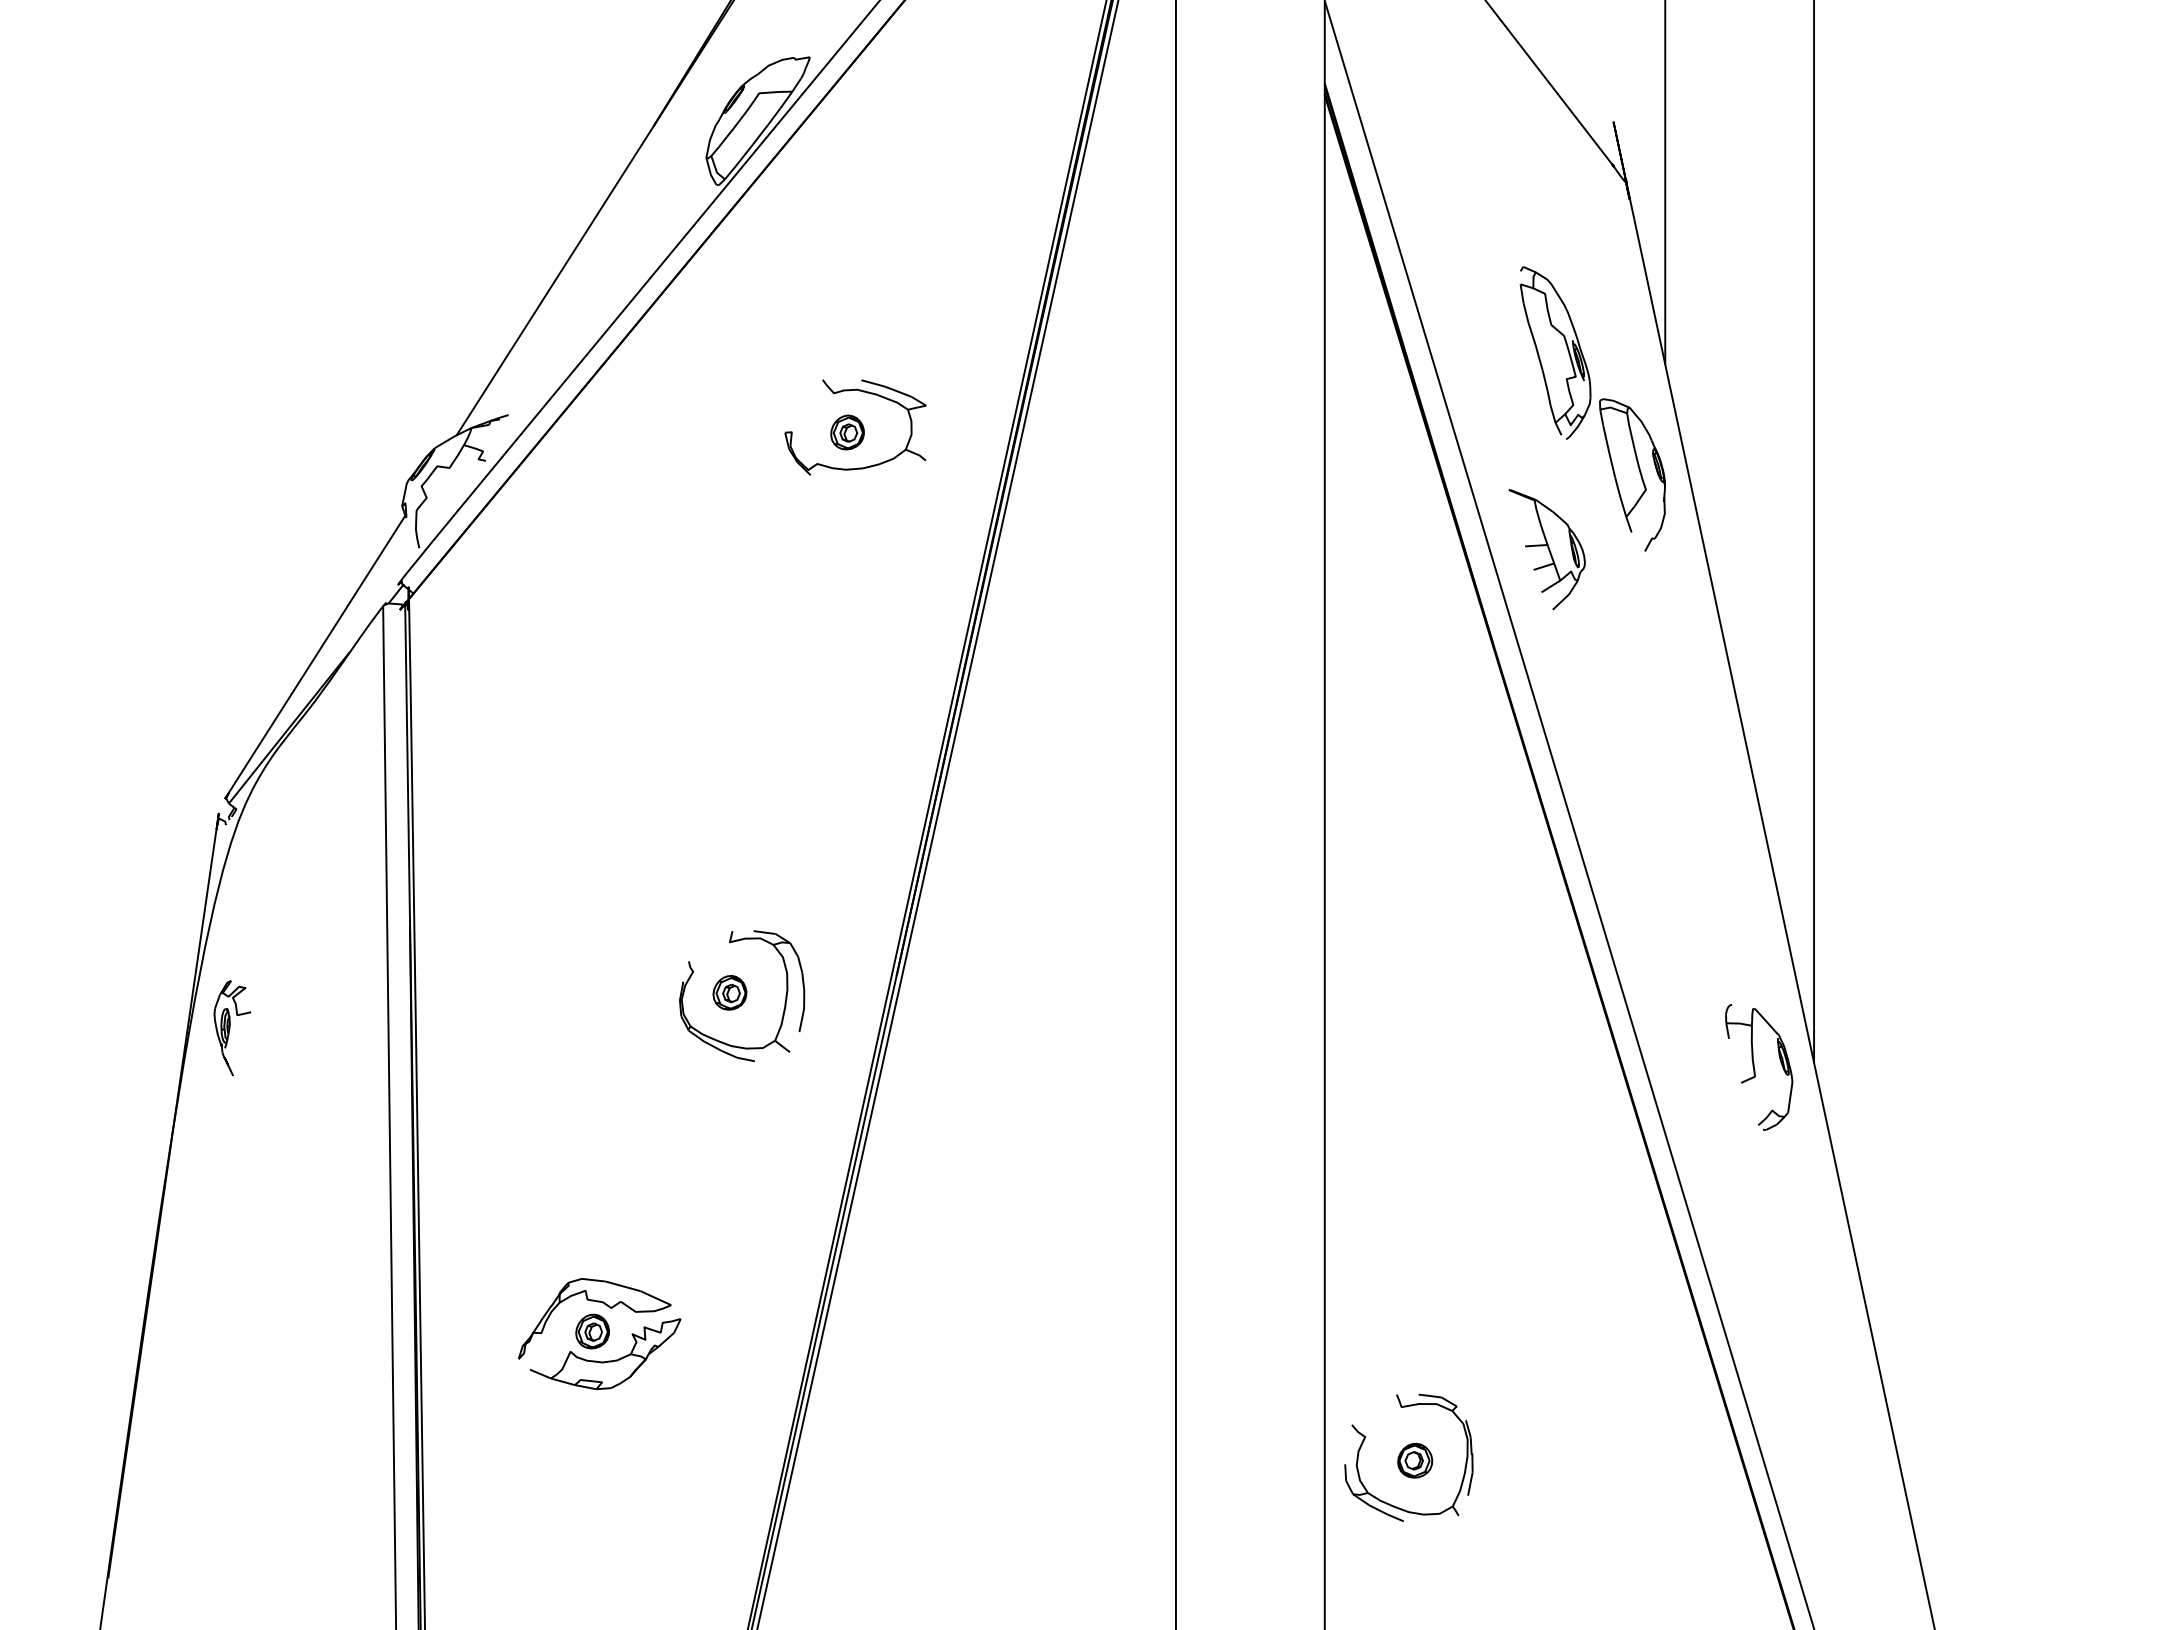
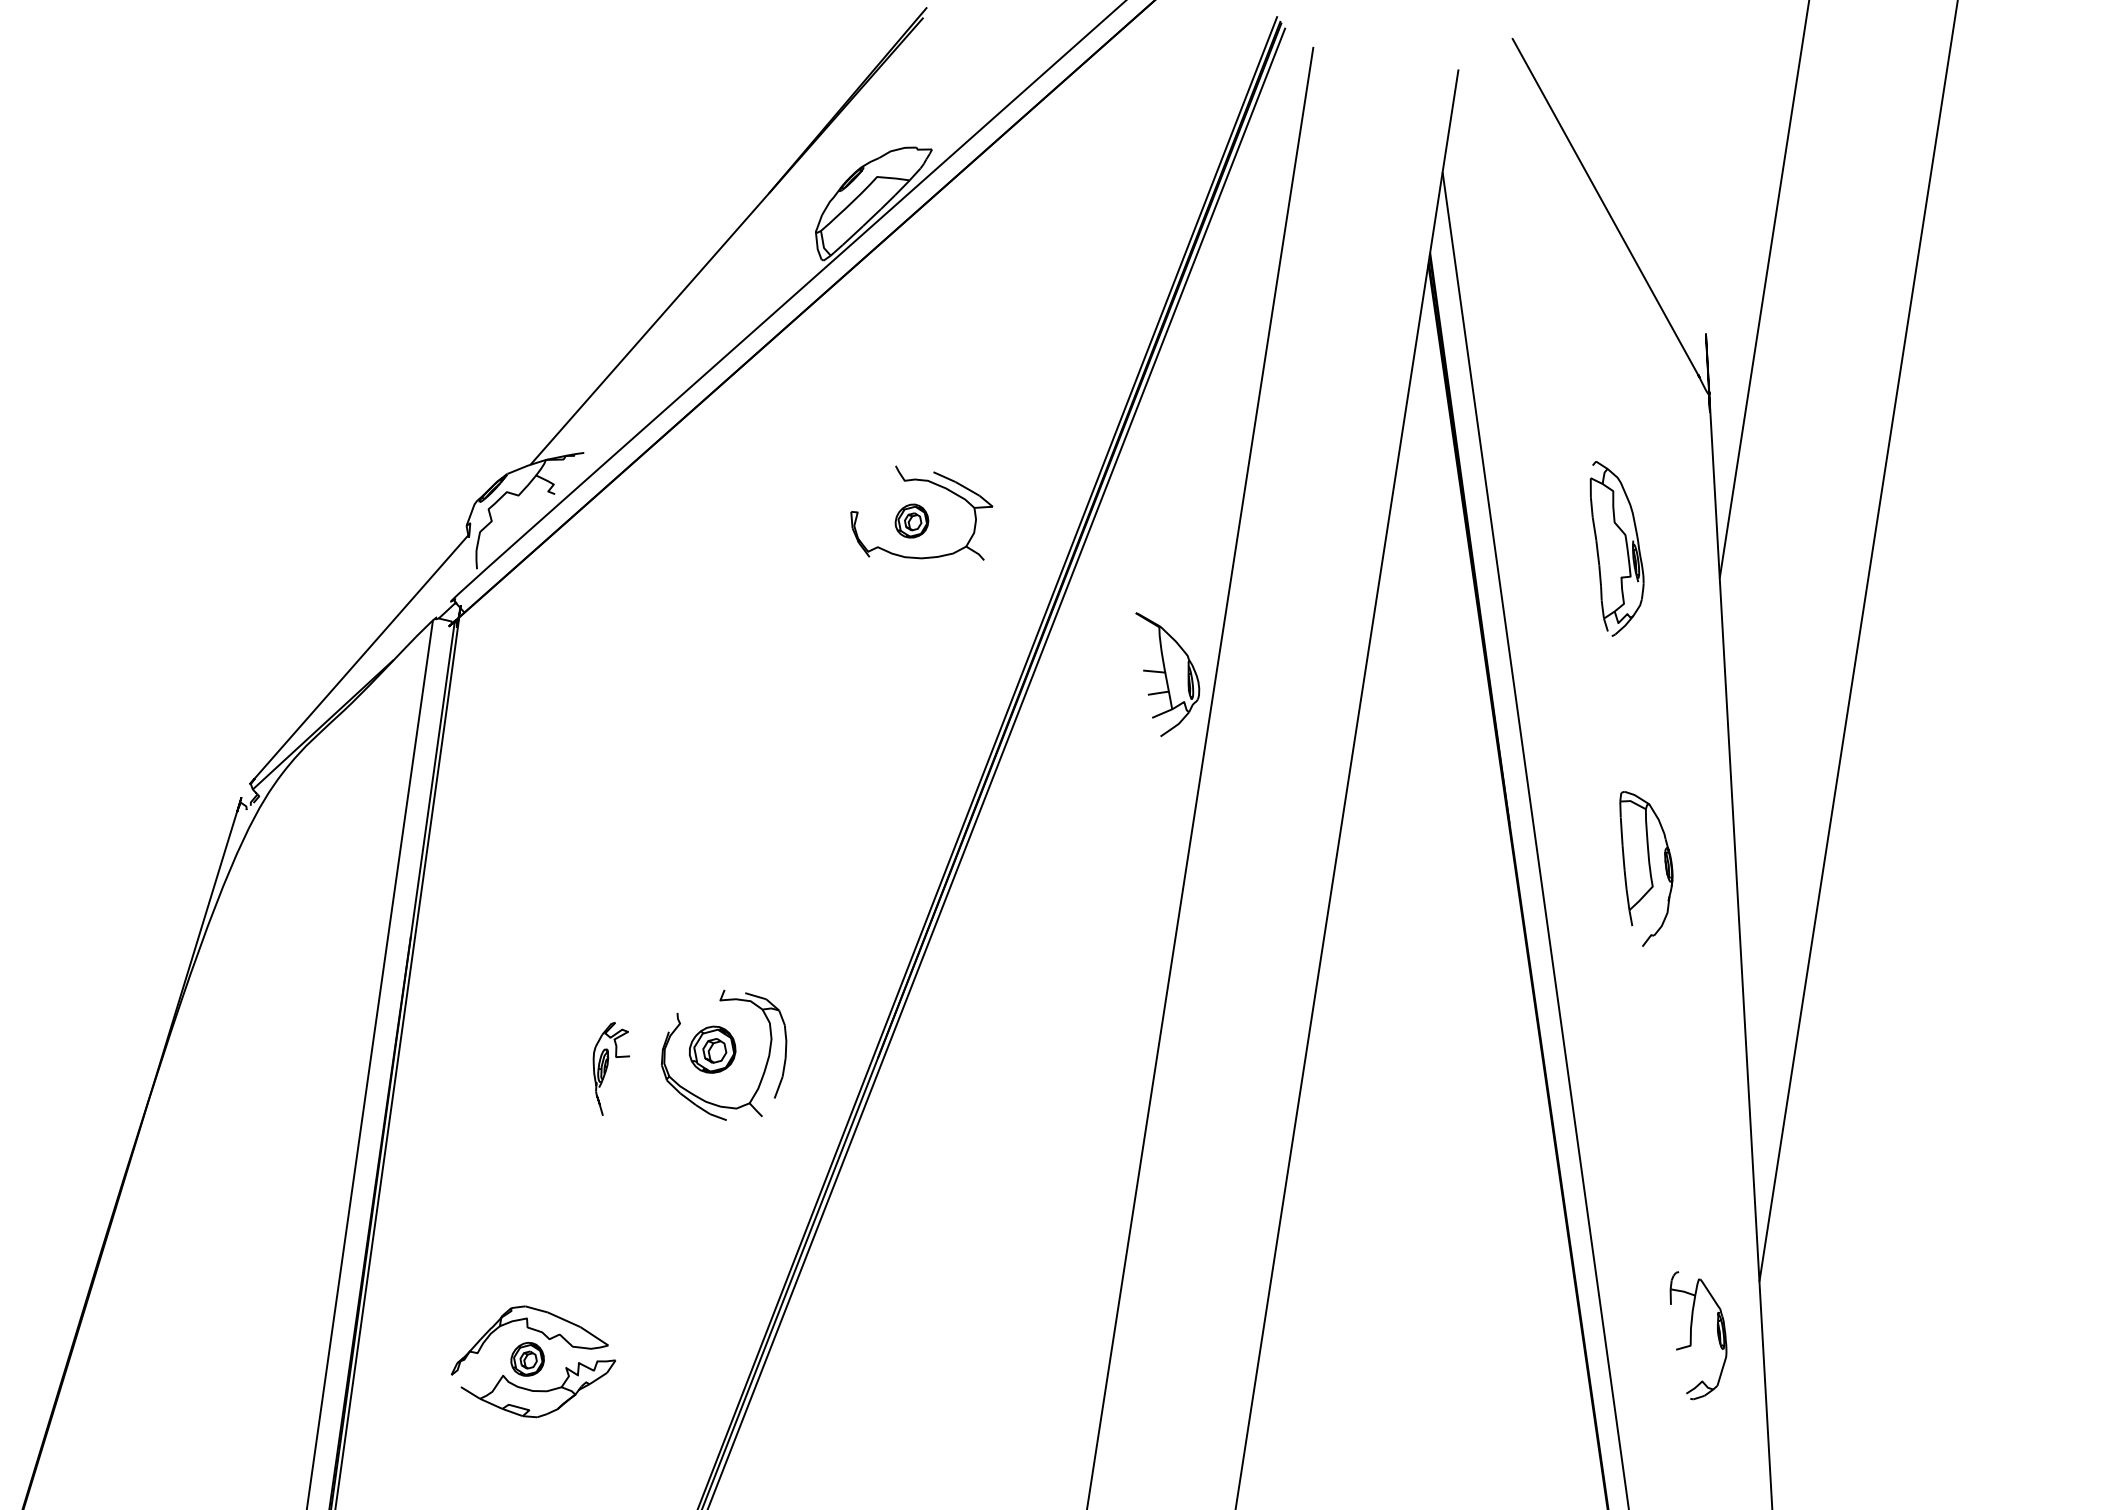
part: (1632, 474) -> (1641, 869), moved
part: (1546, 549) -> (1163, 676), moved
part: (729, 992) -> (712, 1049), size x1.4
part: (232, 1028) -> (609, 1069), moved
part: (1759, 1067) -> (1696, 1337), moved

